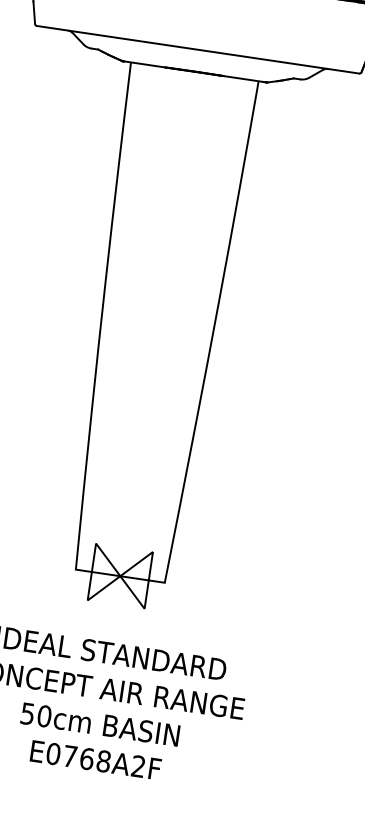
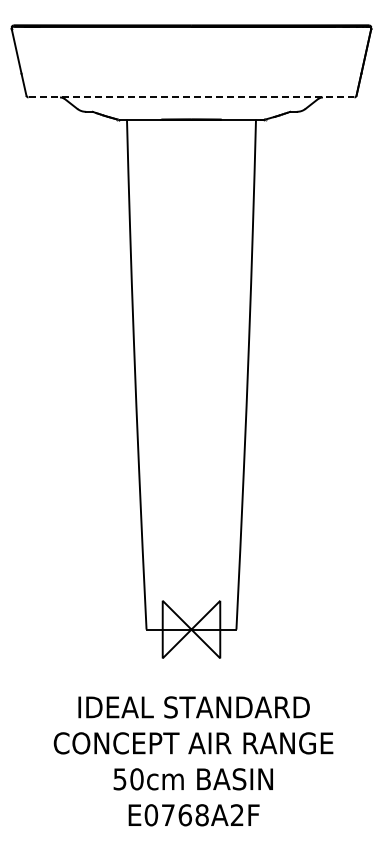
line: (198, 49) -> (191, 97), solid -> dashed

